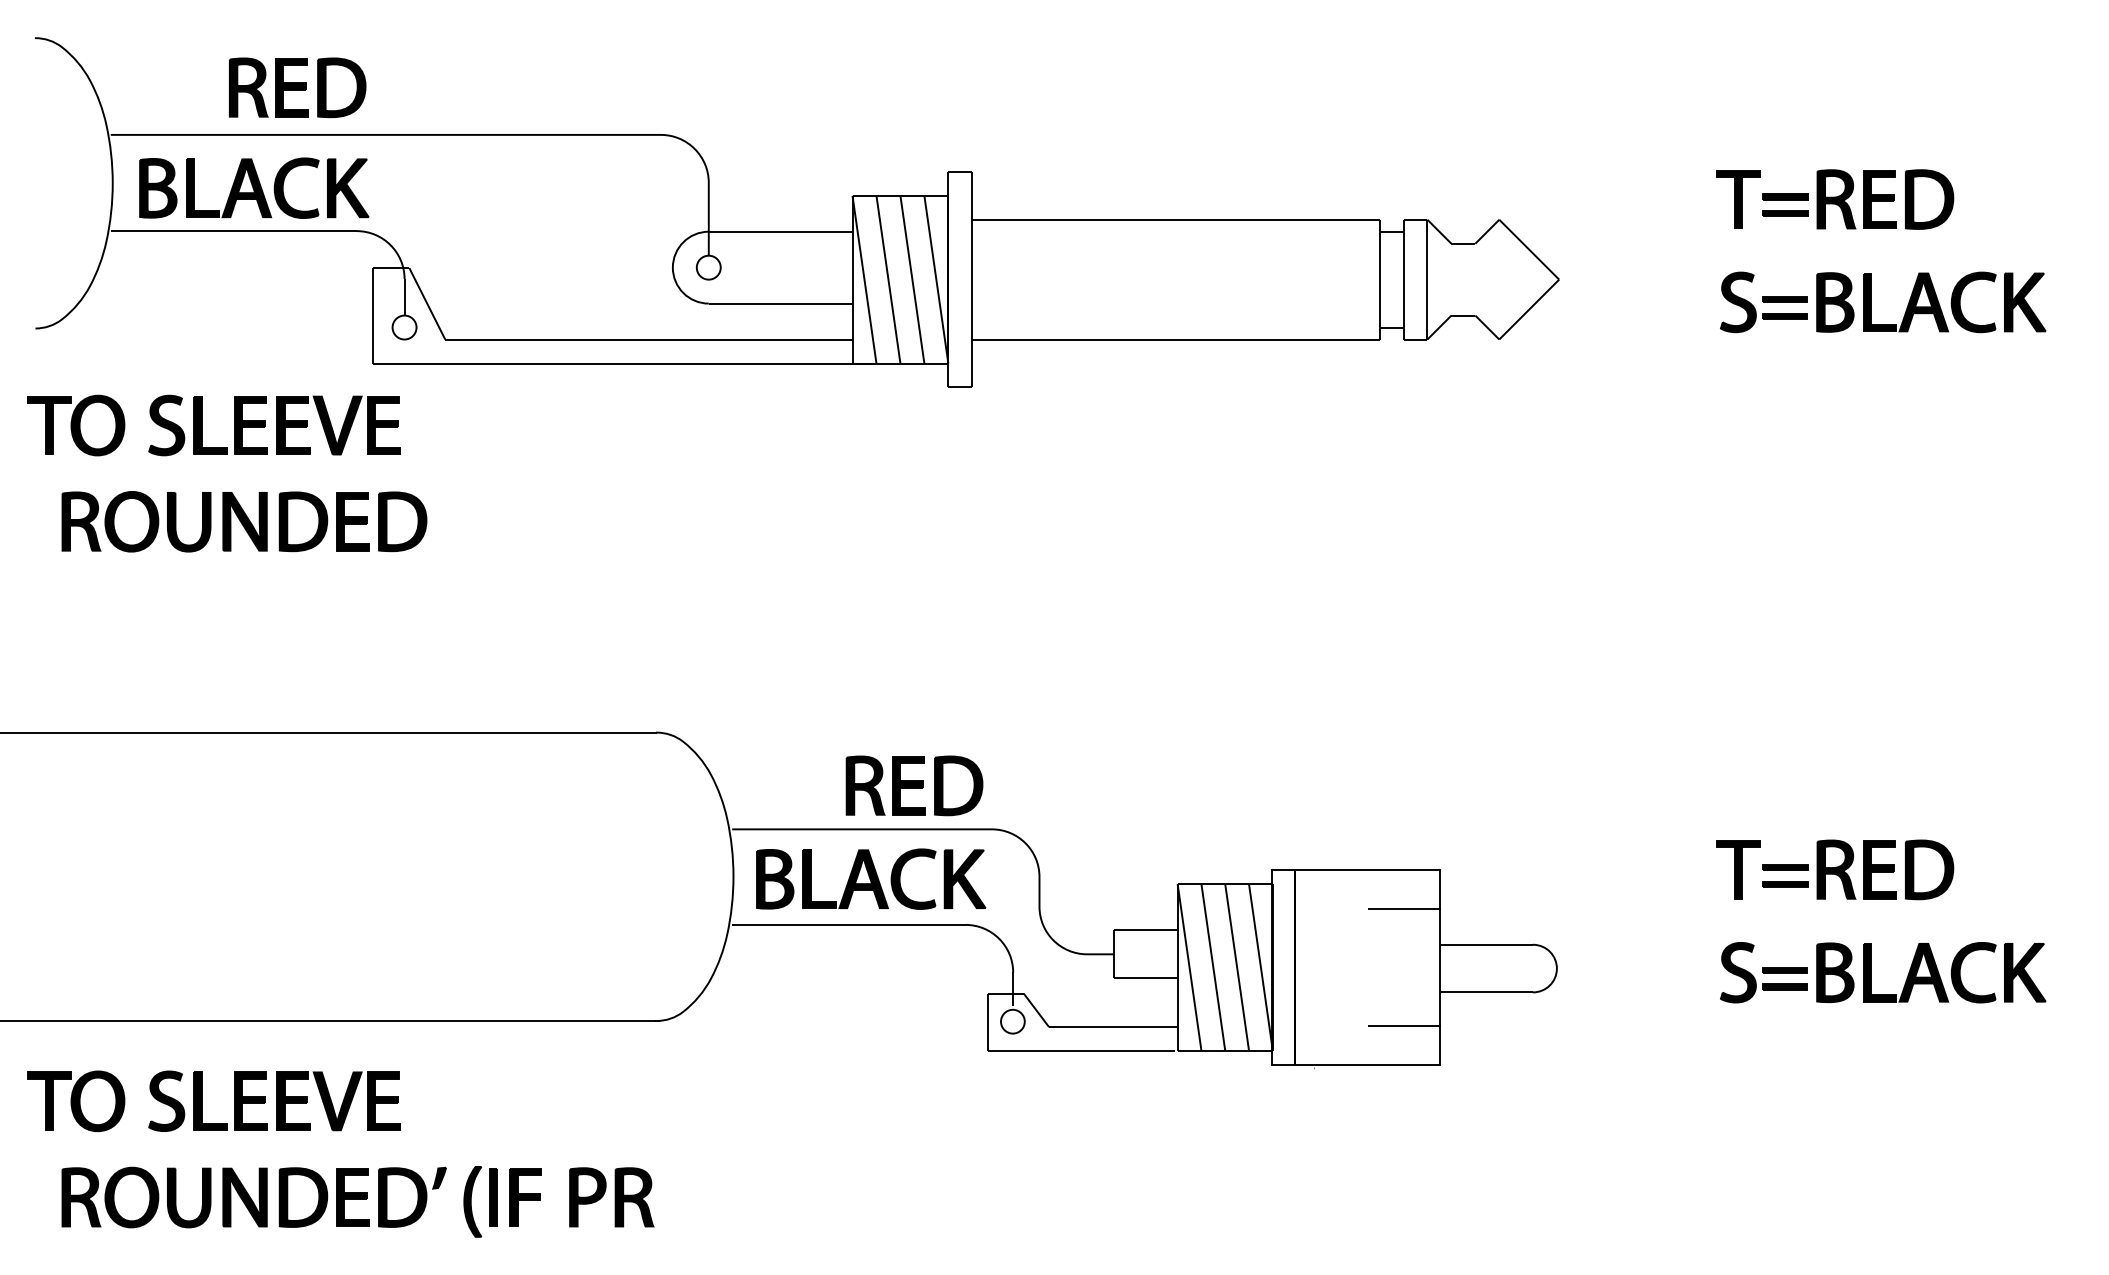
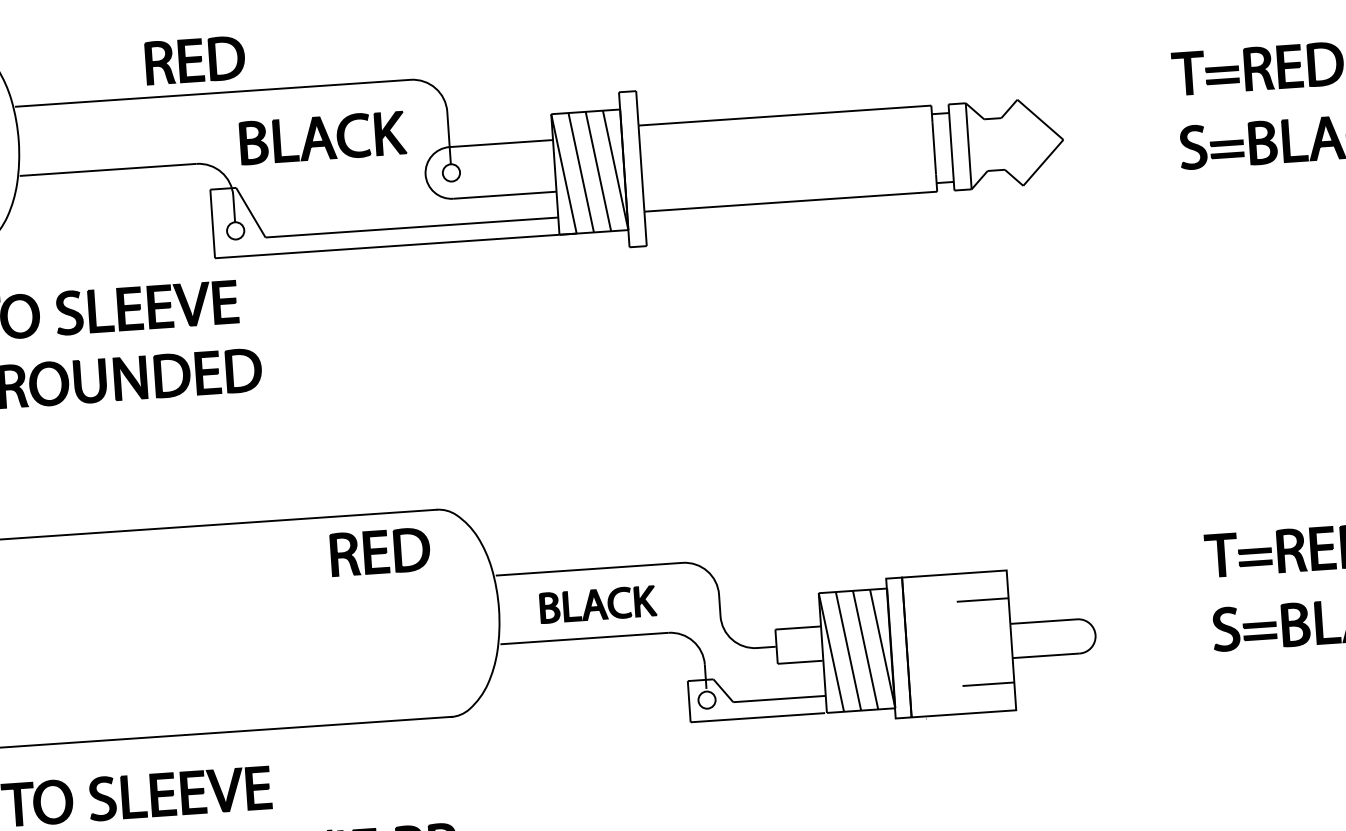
part: (297, 87) -> (195, 60), moved
part: (254, 187) -> (323, 137), moved
part: (914, 785) -> (380, 551), moved
part: (871, 878) -> (598, 604), size x0.7

